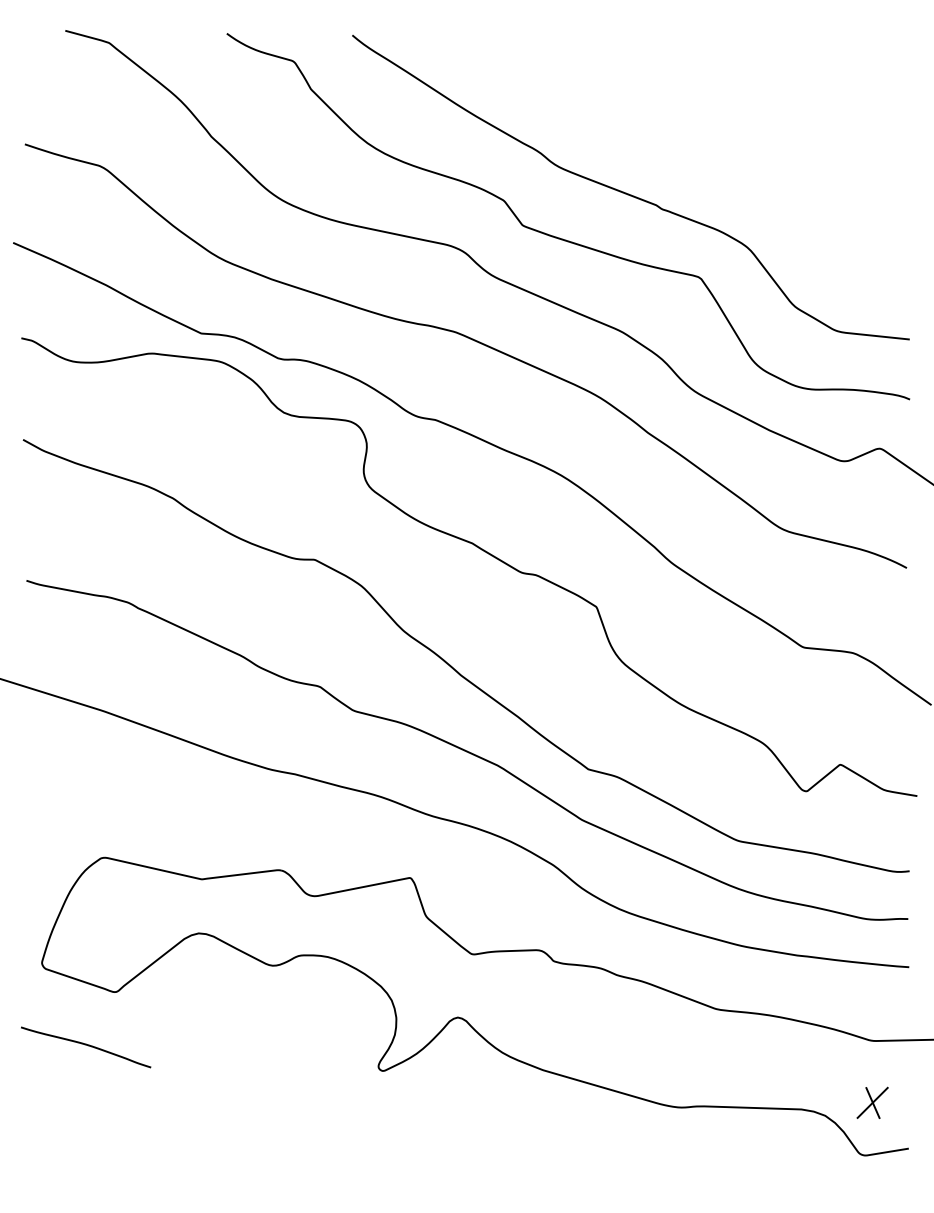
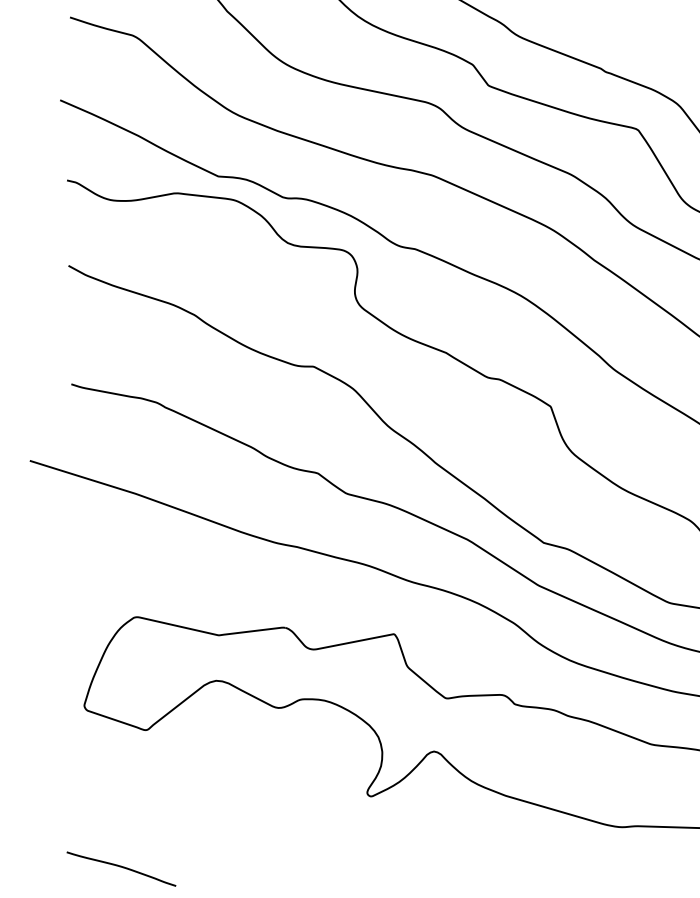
curve: (86, 1045) -> (121, 867), moved

